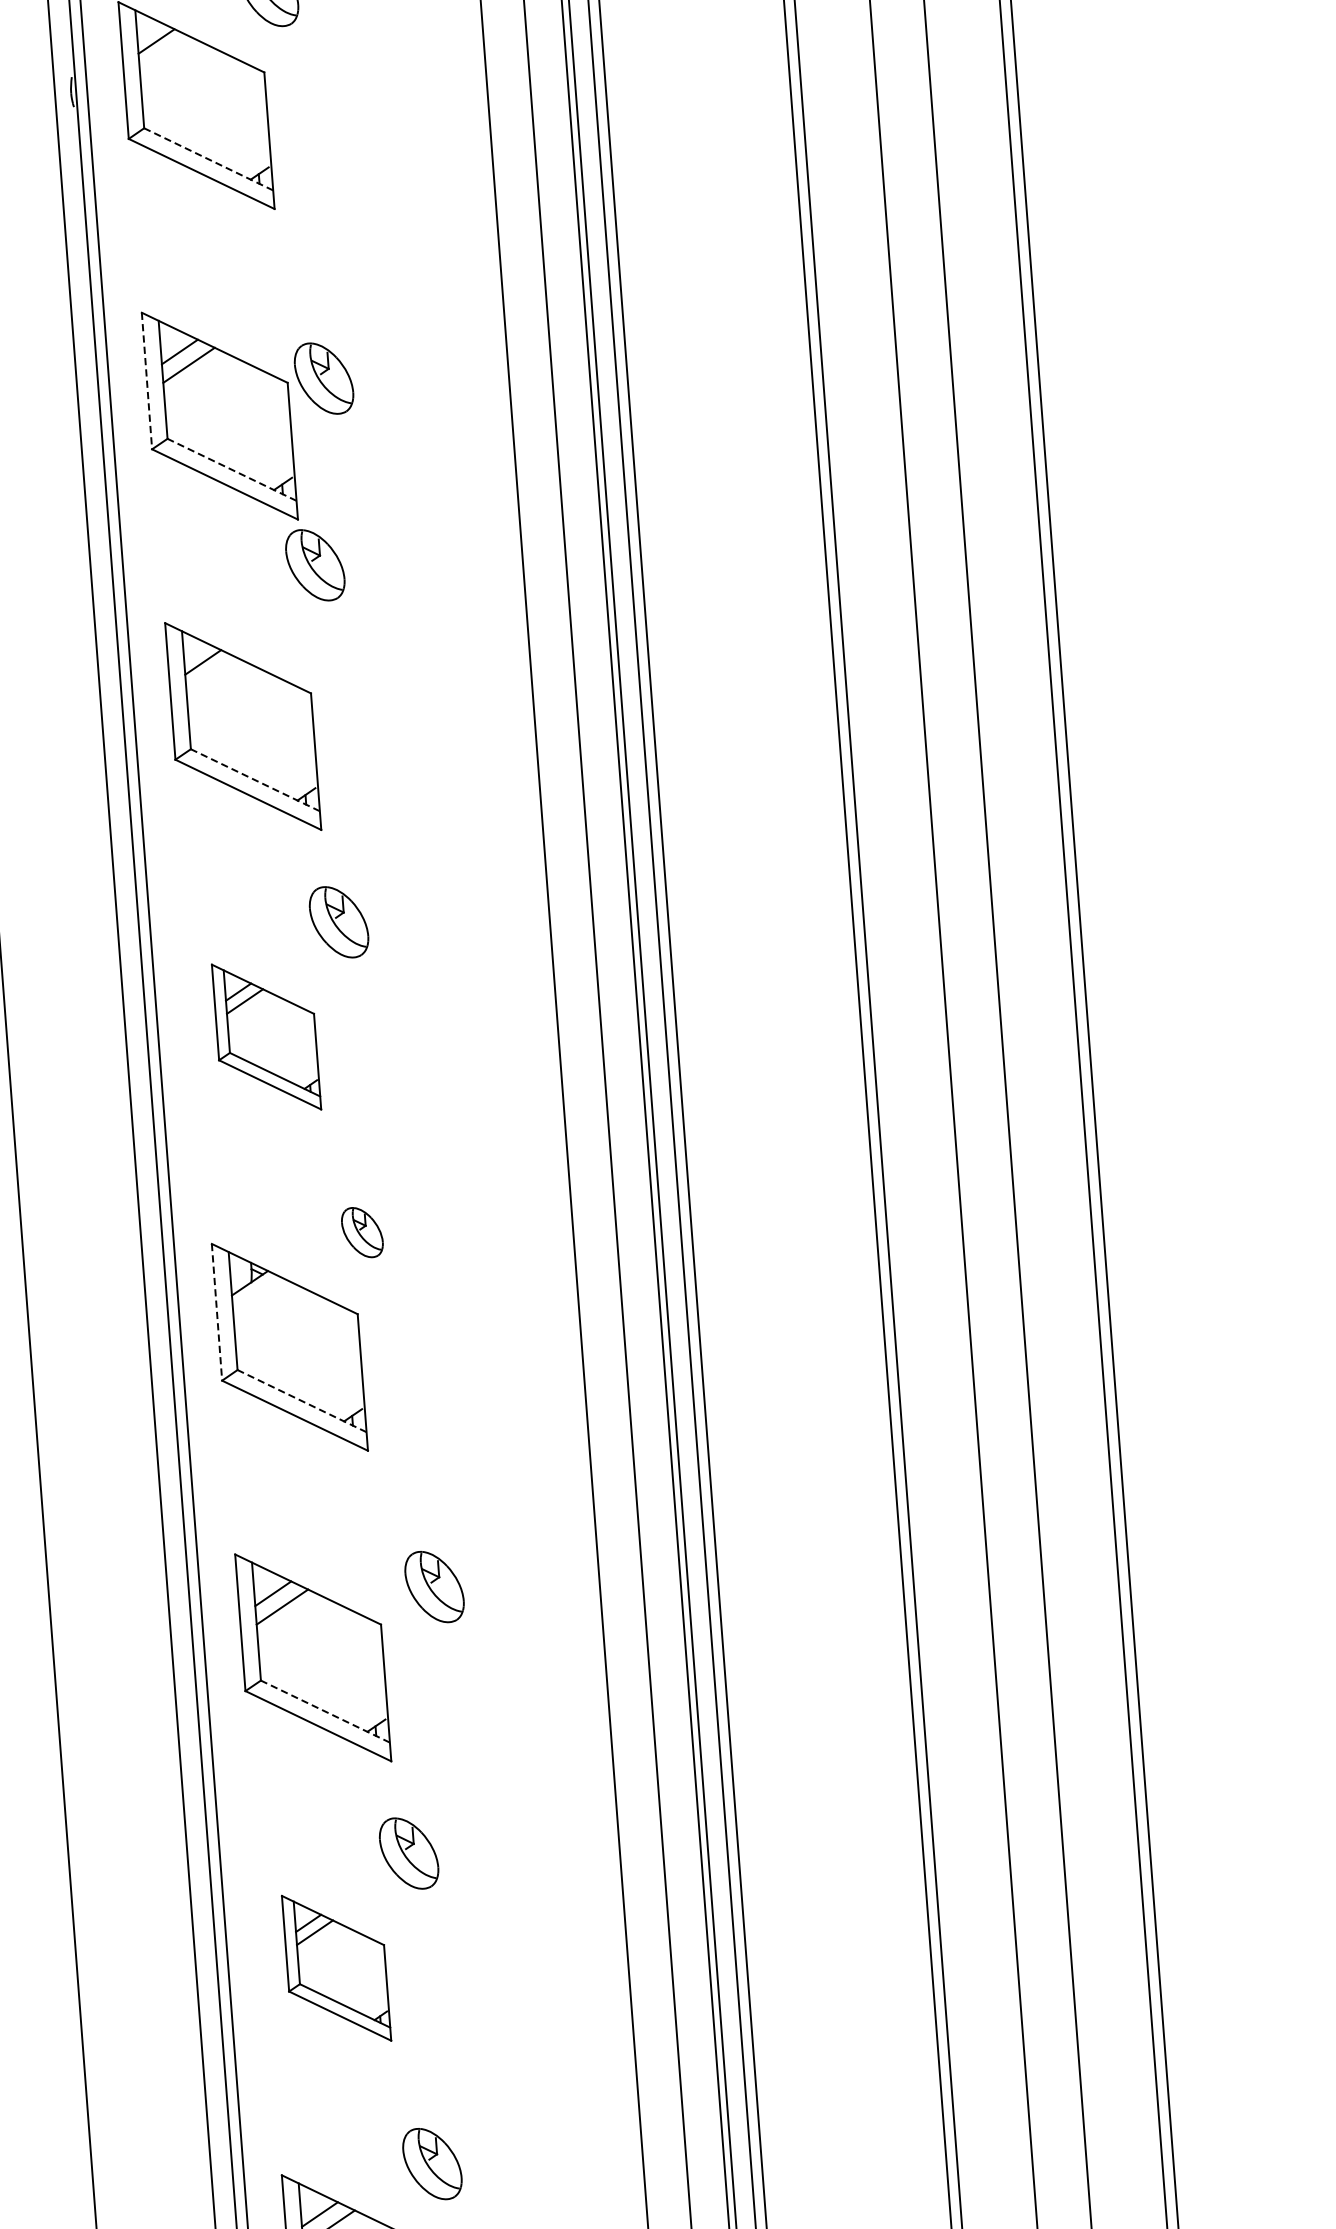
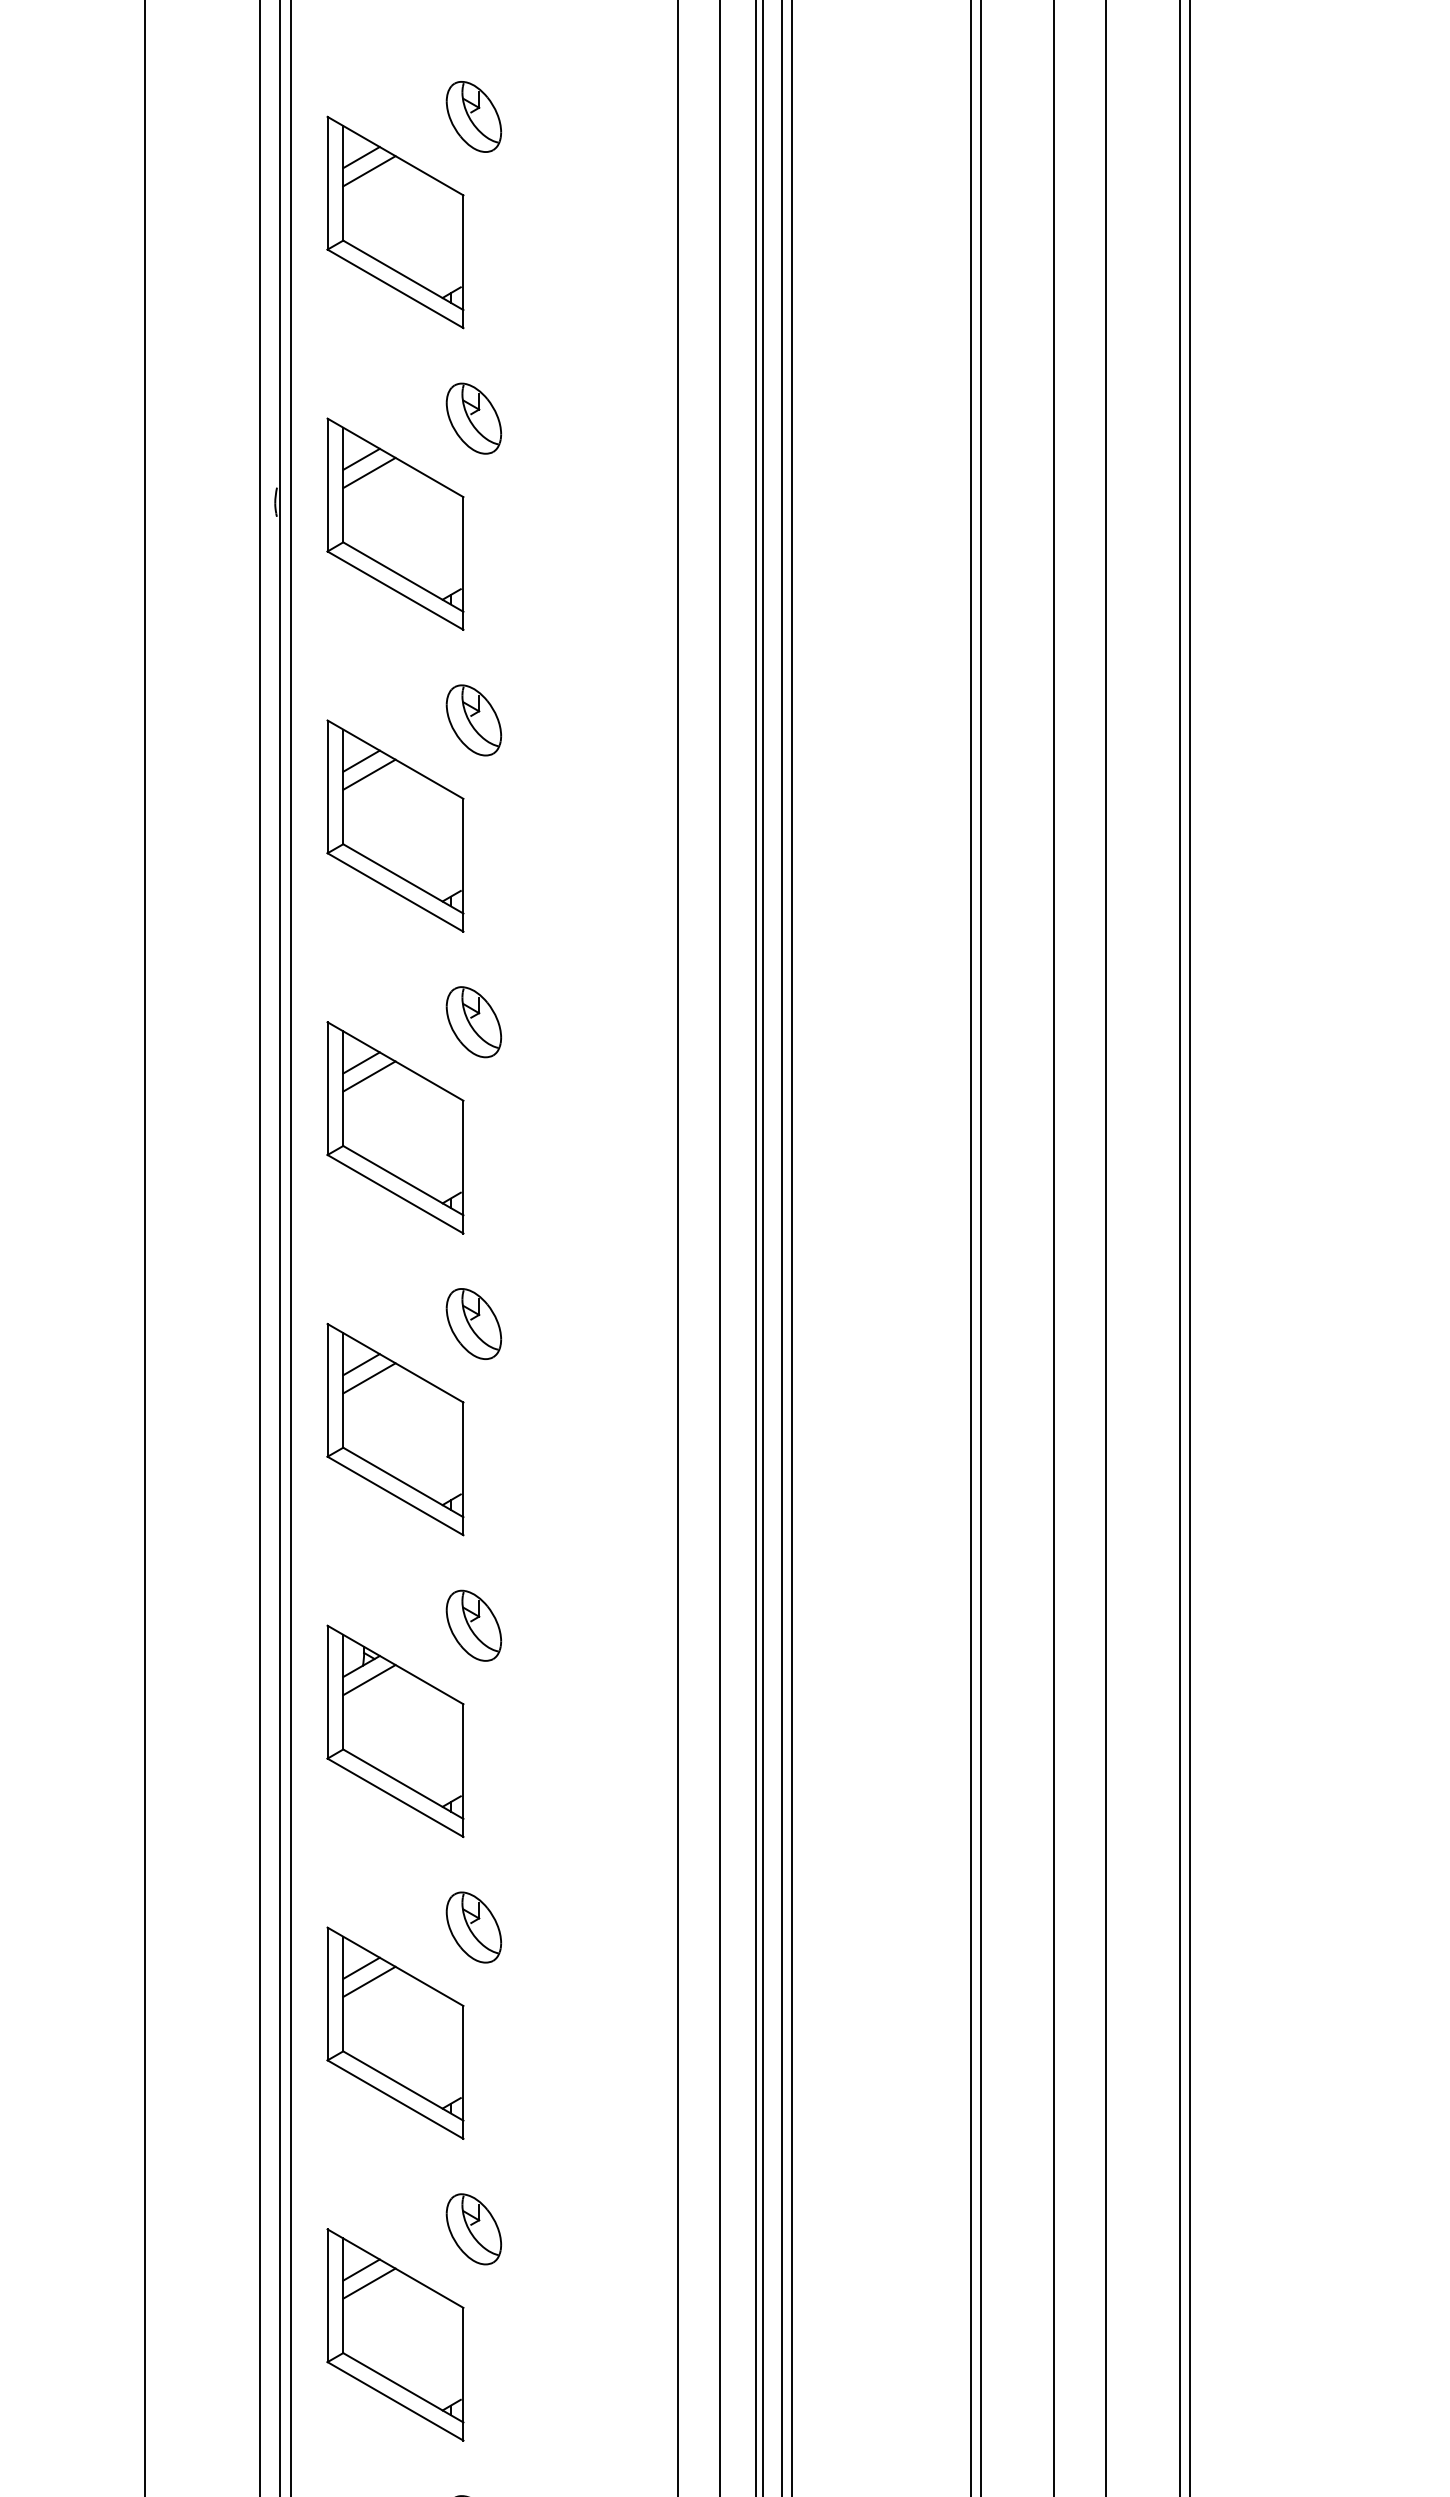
line: (165, 54) -> (369, 472), added
line: (207, 158) -> (402, 576), dashed -> solid
part: (323, 378) -> (473, 720), moved
line: (146, 381) -> (327, 787), dashed -> solid
line: (231, 469) -> (402, 878), dashed -> solid
part: (314, 565) -> (473, 1022), moved
line: (212, 675) -> (369, 1076), added
line: (254, 780) -> (402, 1180), dashed -> solid
part: (266, 1036) -> (395, 1429), size x1.43
part: (361, 1232) -> (473, 1625), size x1.43
line: (259, 1297) -> (369, 1680), added
line: (216, 1312) -> (327, 1692), dashed -> solid
line: (301, 1400) -> (402, 1783), dashed -> solid
part: (434, 1587) -> (473, 1927), moved
line: (324, 1711) -> (402, 2085), dashed -> solid
part: (336, 1967) -> (395, 2334), size x1.43

